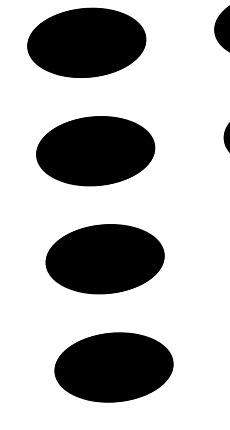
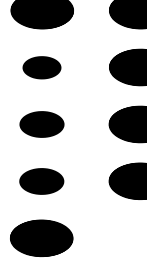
part: (94, 150) -> (41, 67), size x0.6
part: (104, 259) -> (41, 124), size x0.7
part: (113, 367) -> (41, 181), size x0.7

